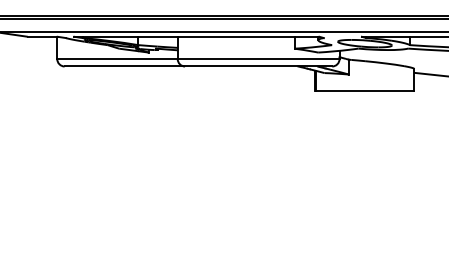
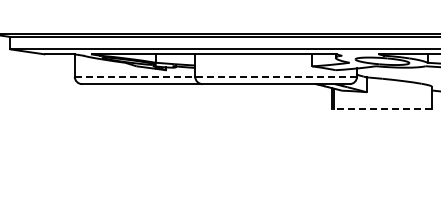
line: (198, 59) -> (216, 77), solid -> dashed
line: (364, 91) -> (382, 109), solid -> dashed

